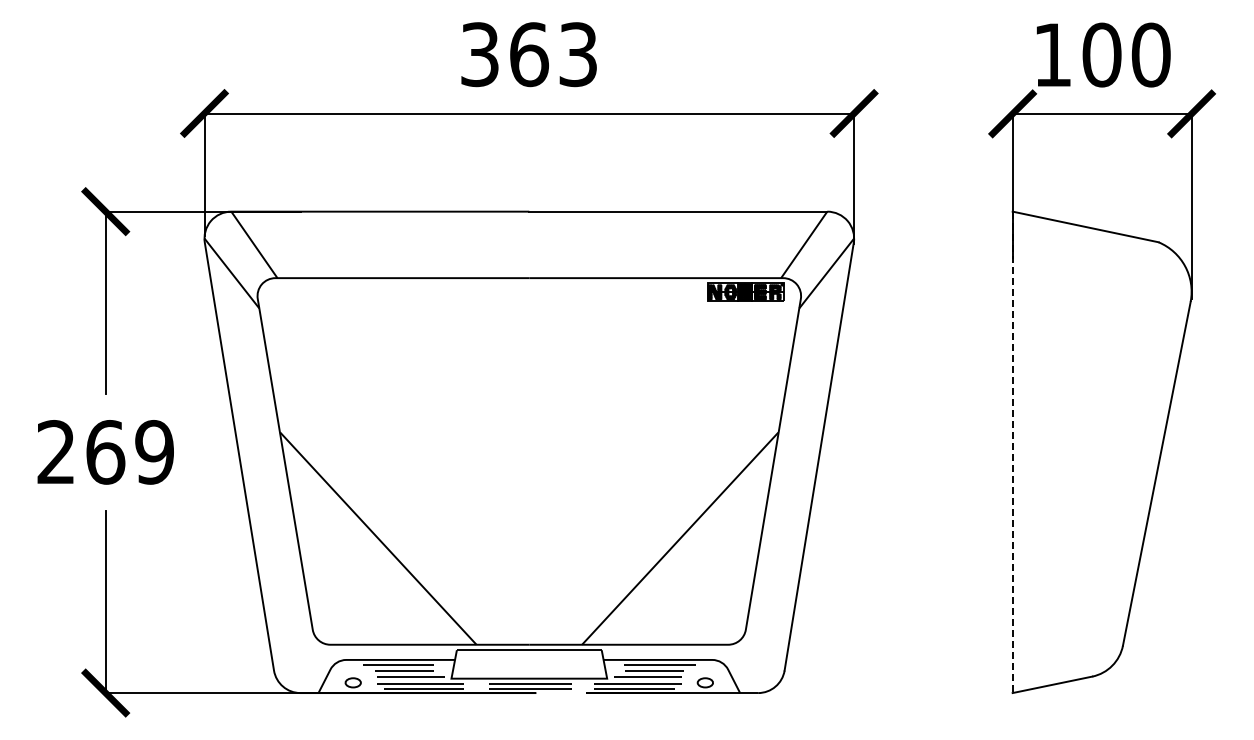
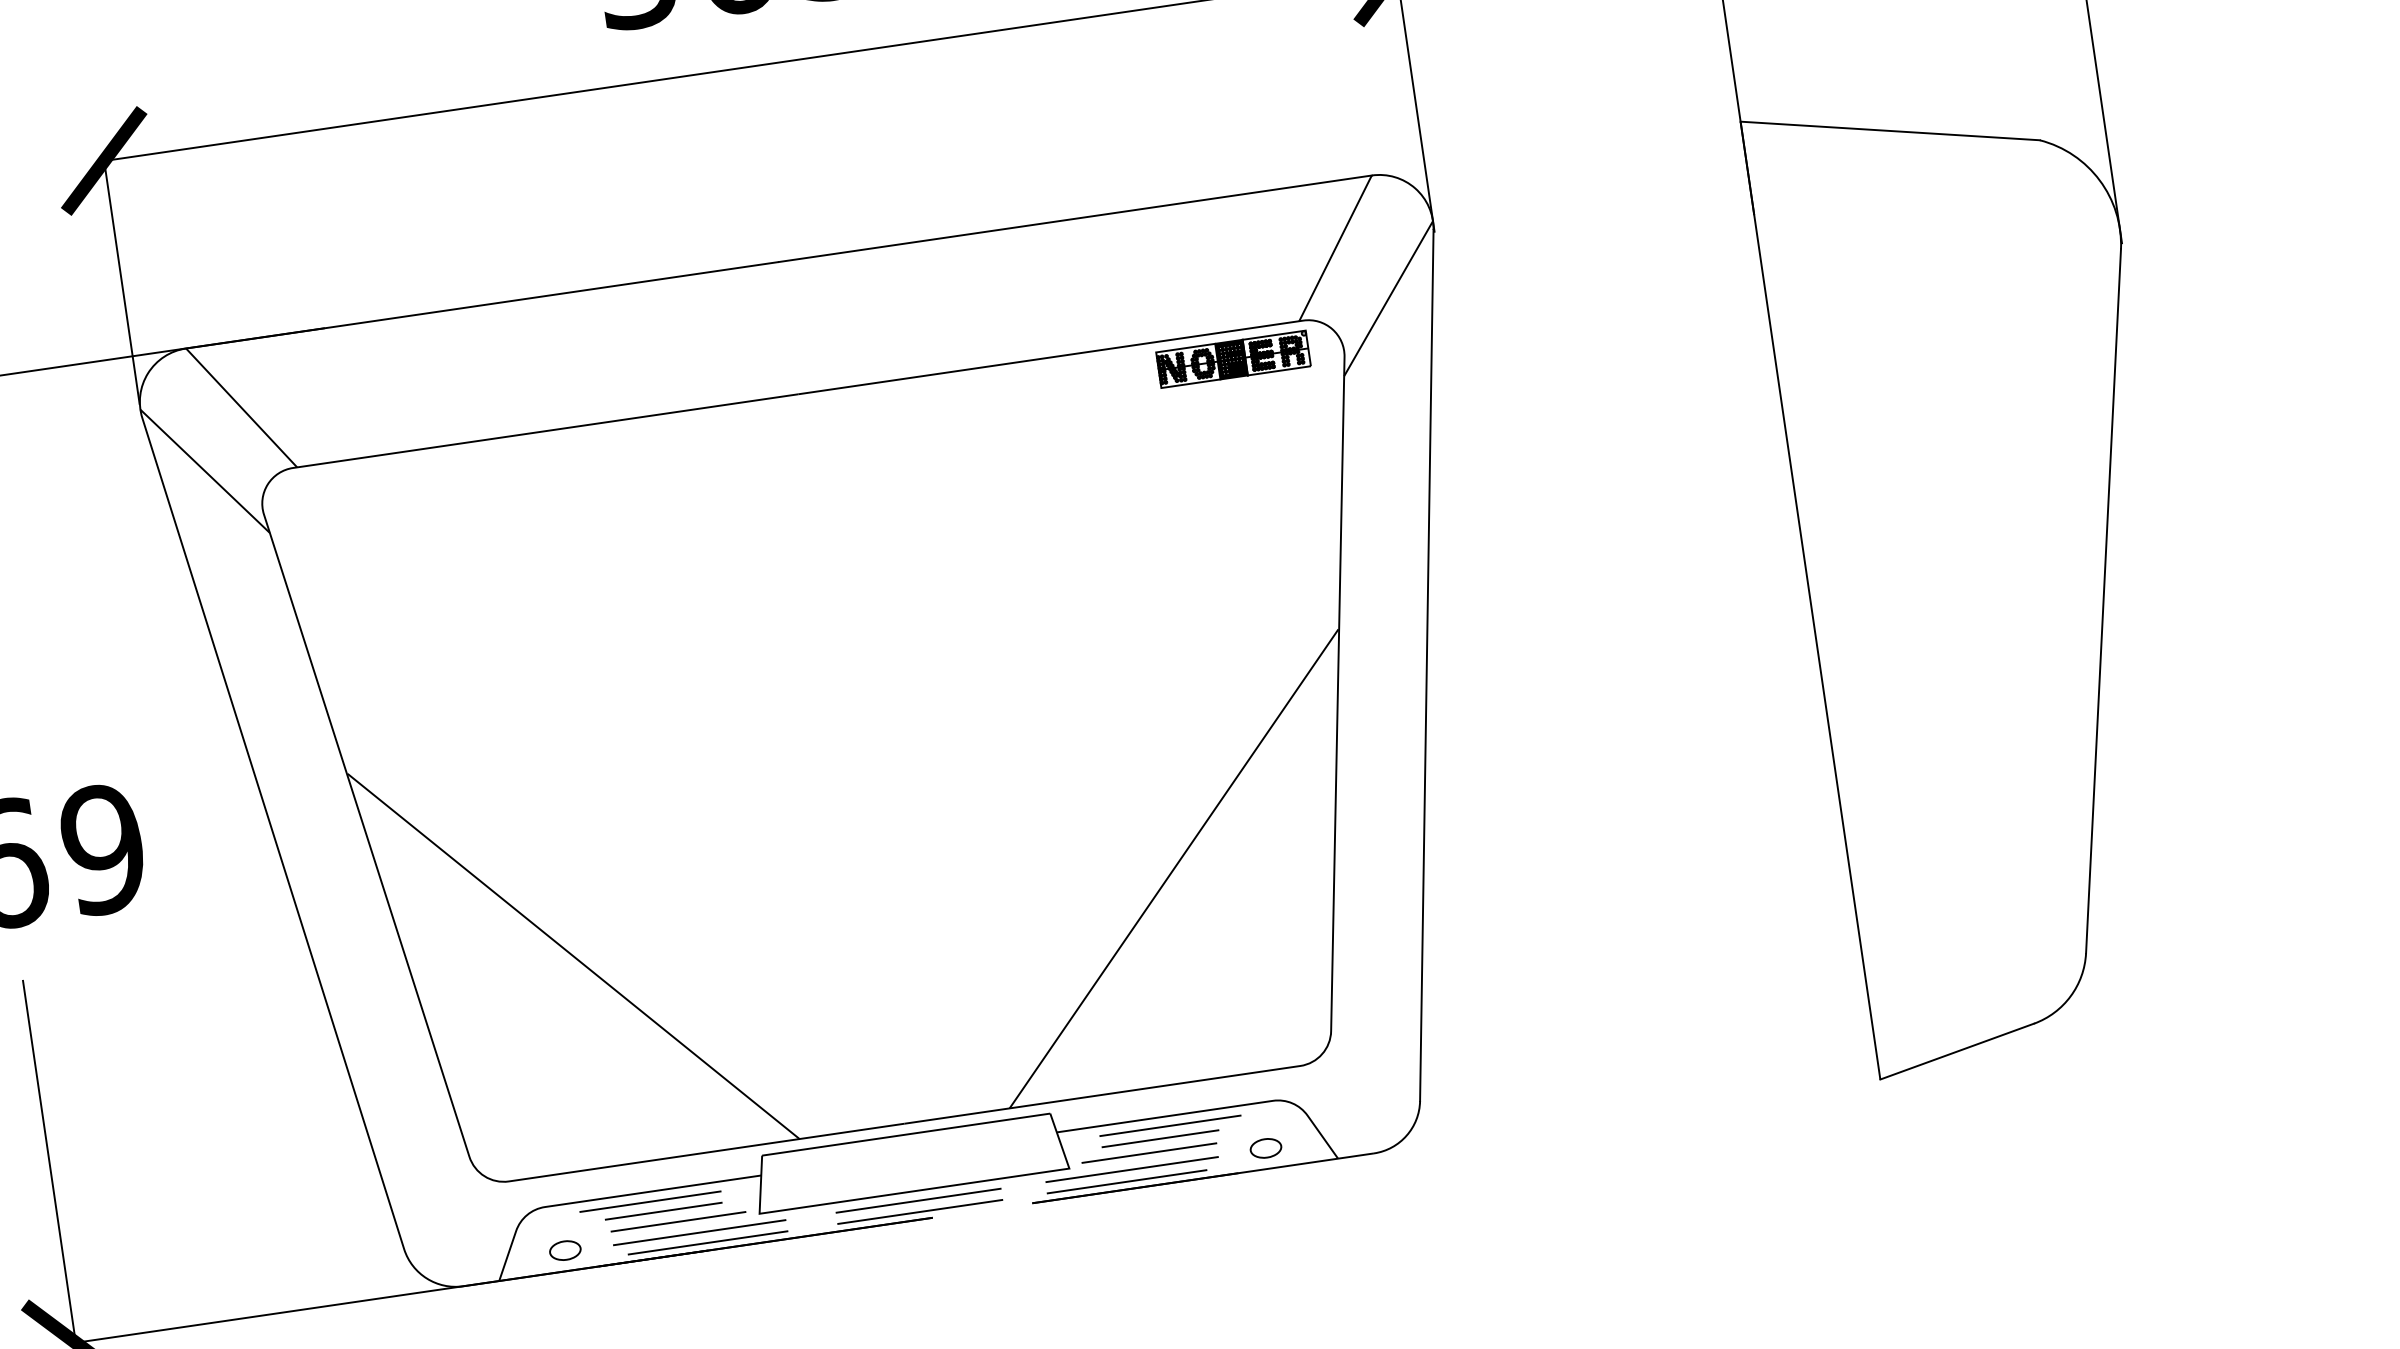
line: (1012, 452) -> (1810, 600), dashed -> solid

